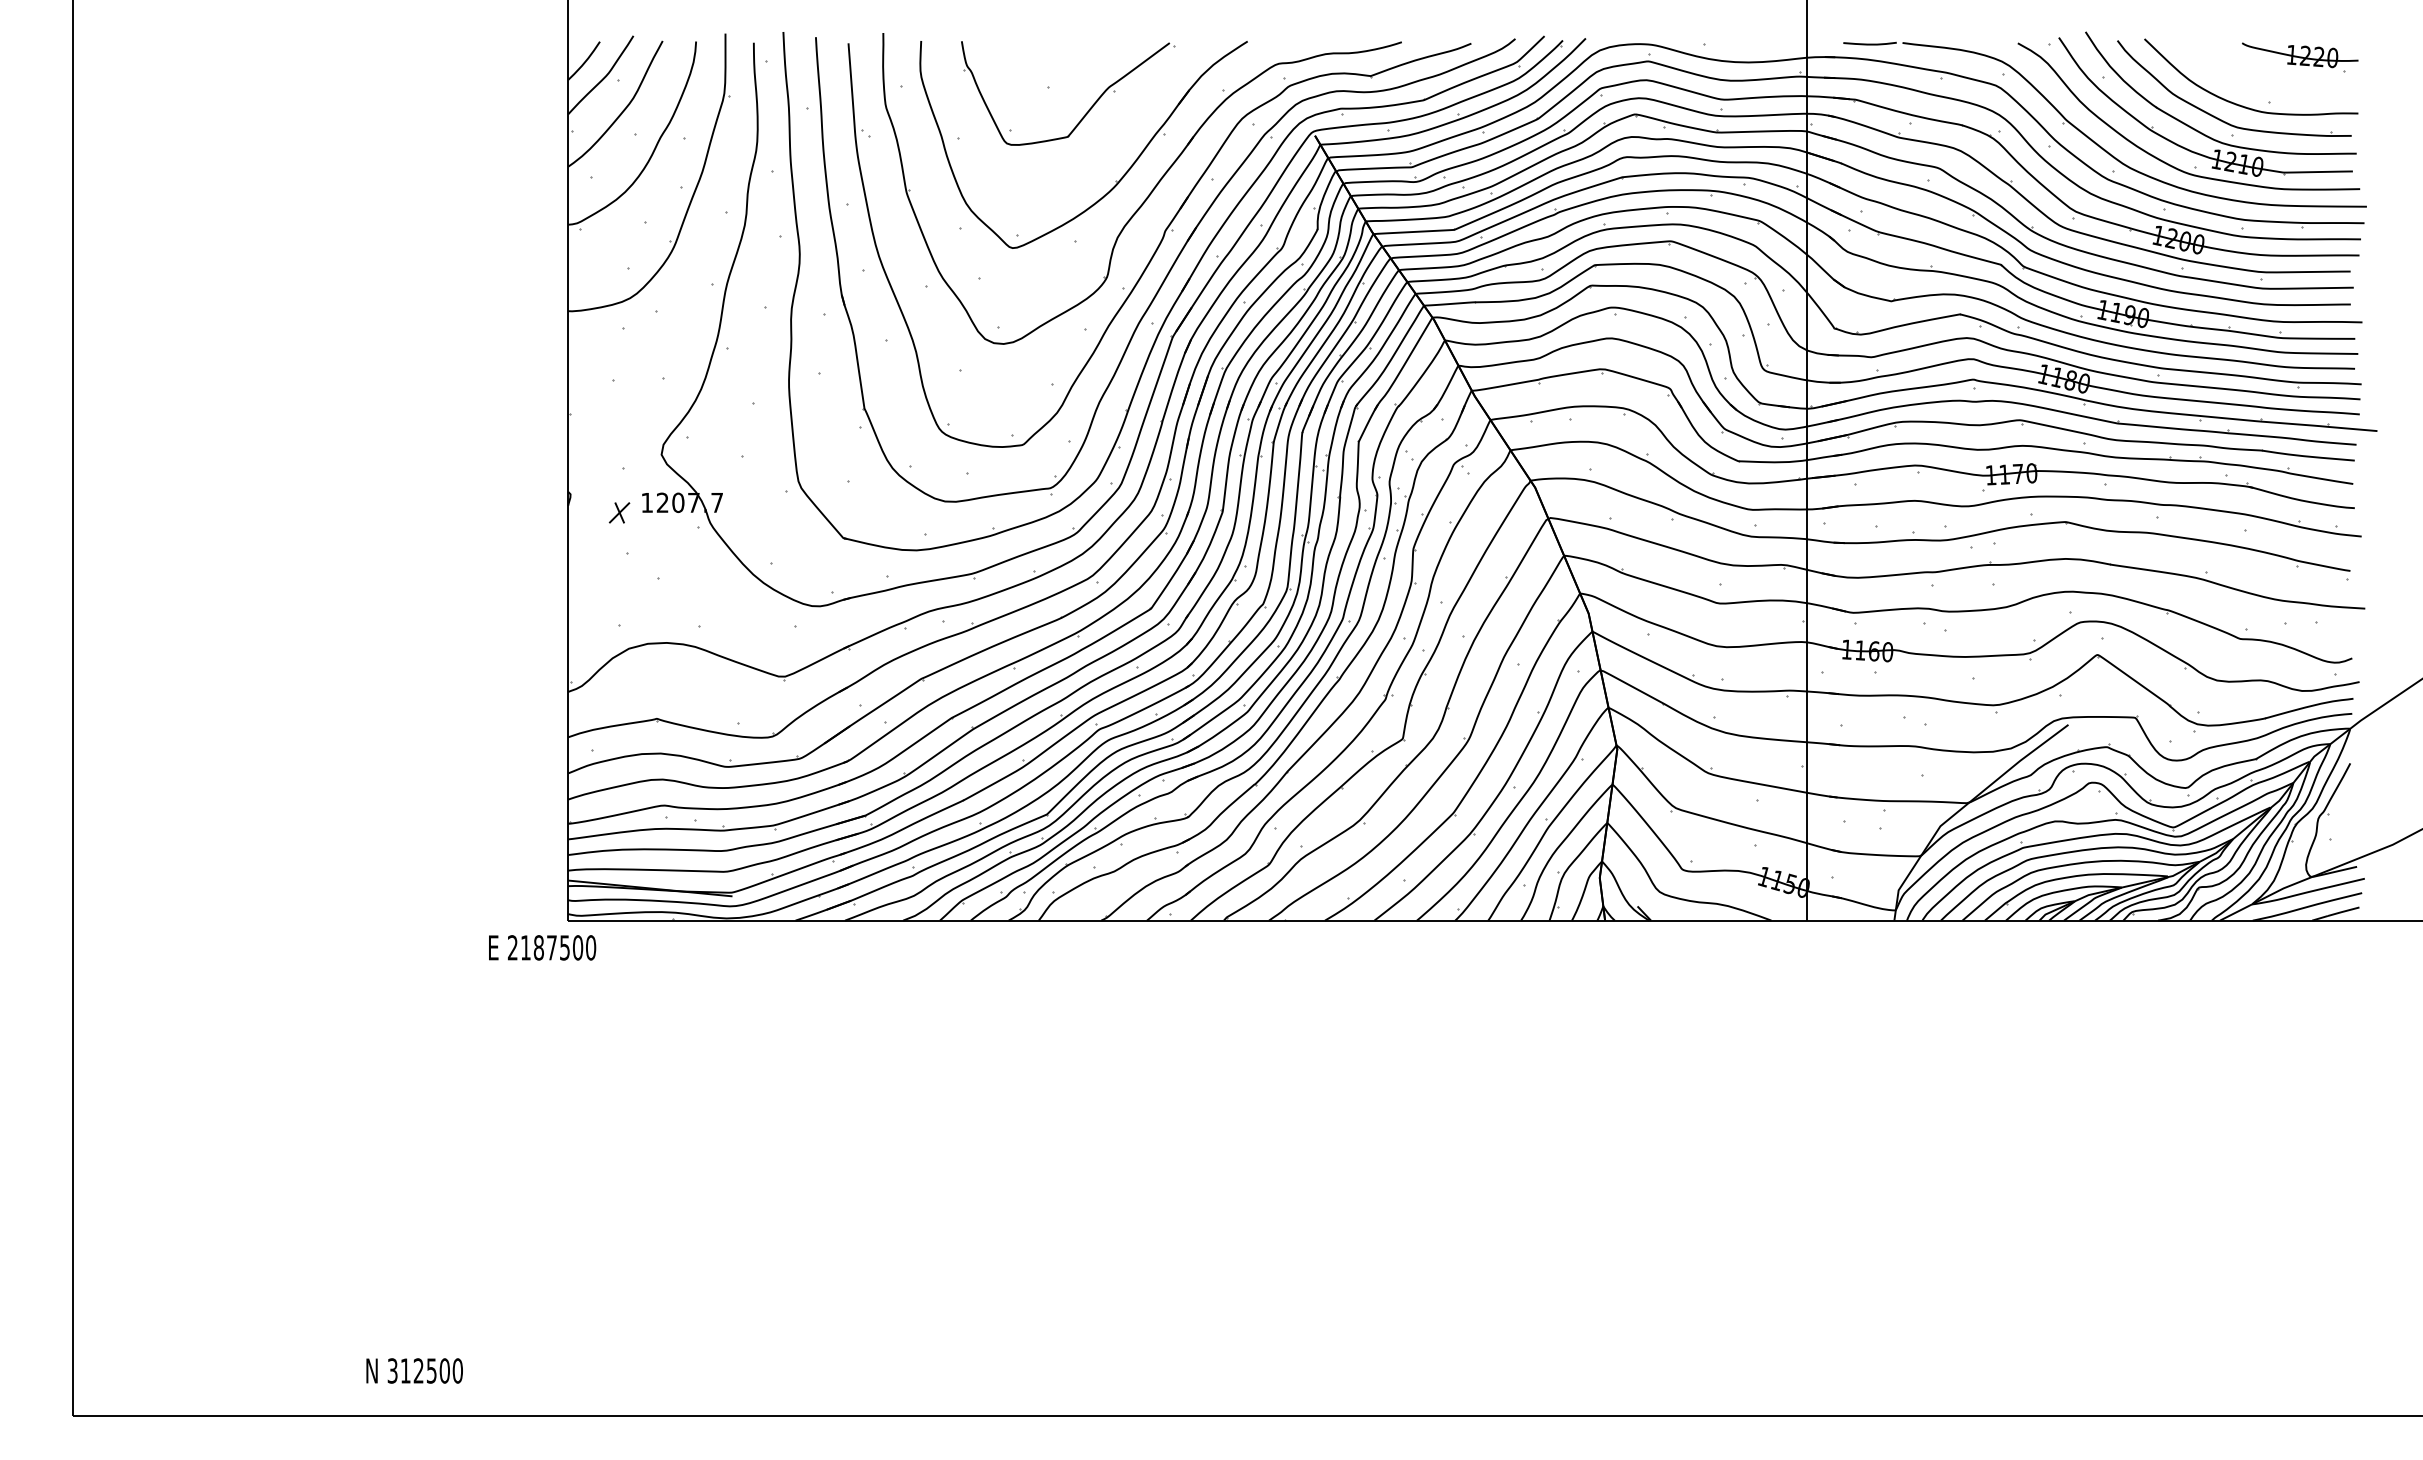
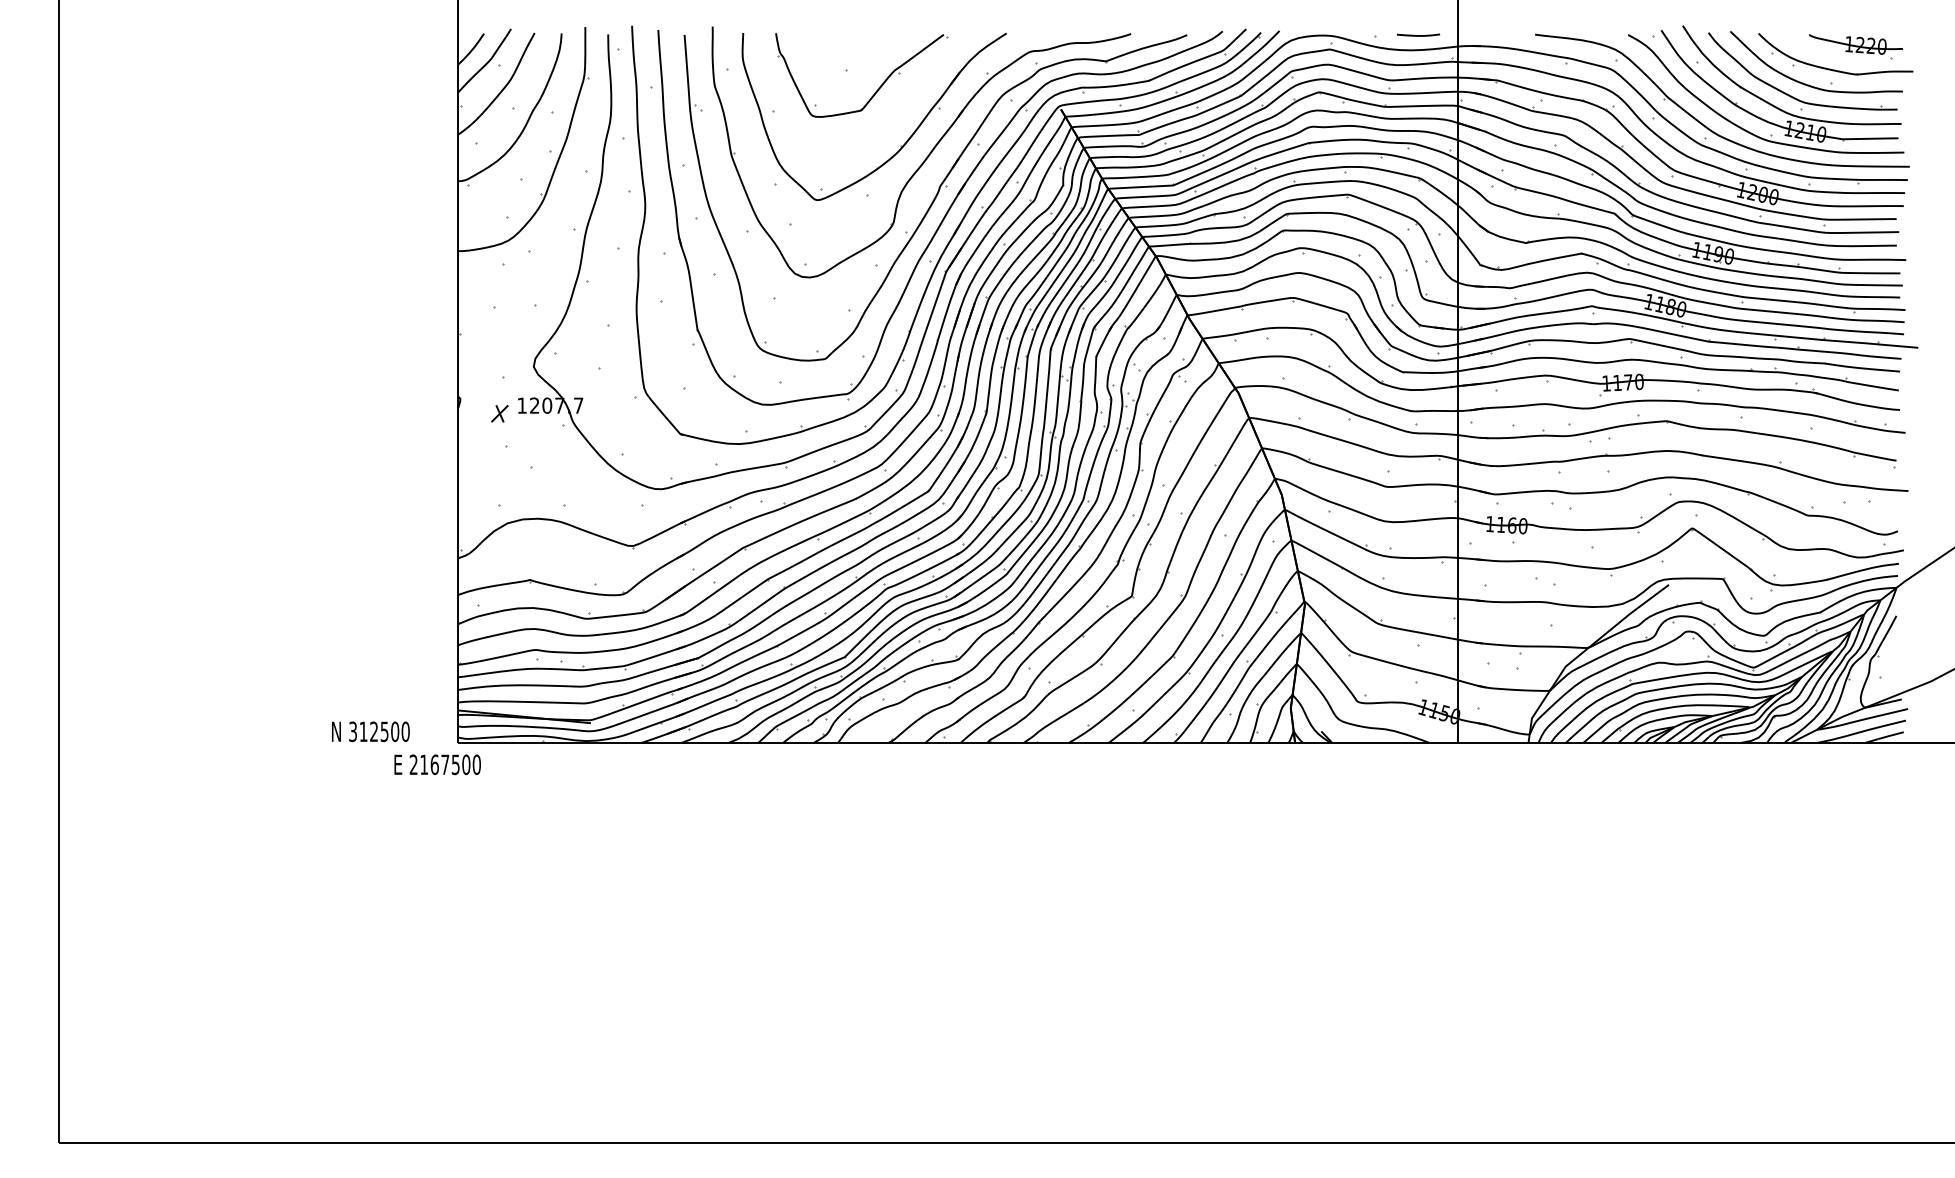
curve: (1869, 43) -> (1418, 35), moved
part: (2270, 85) -> (1832, 68), added
text: (538, 947) -> (434, 764), 2187500 -> 2167500
text: (414, 1370) -> (370, 731), moved

